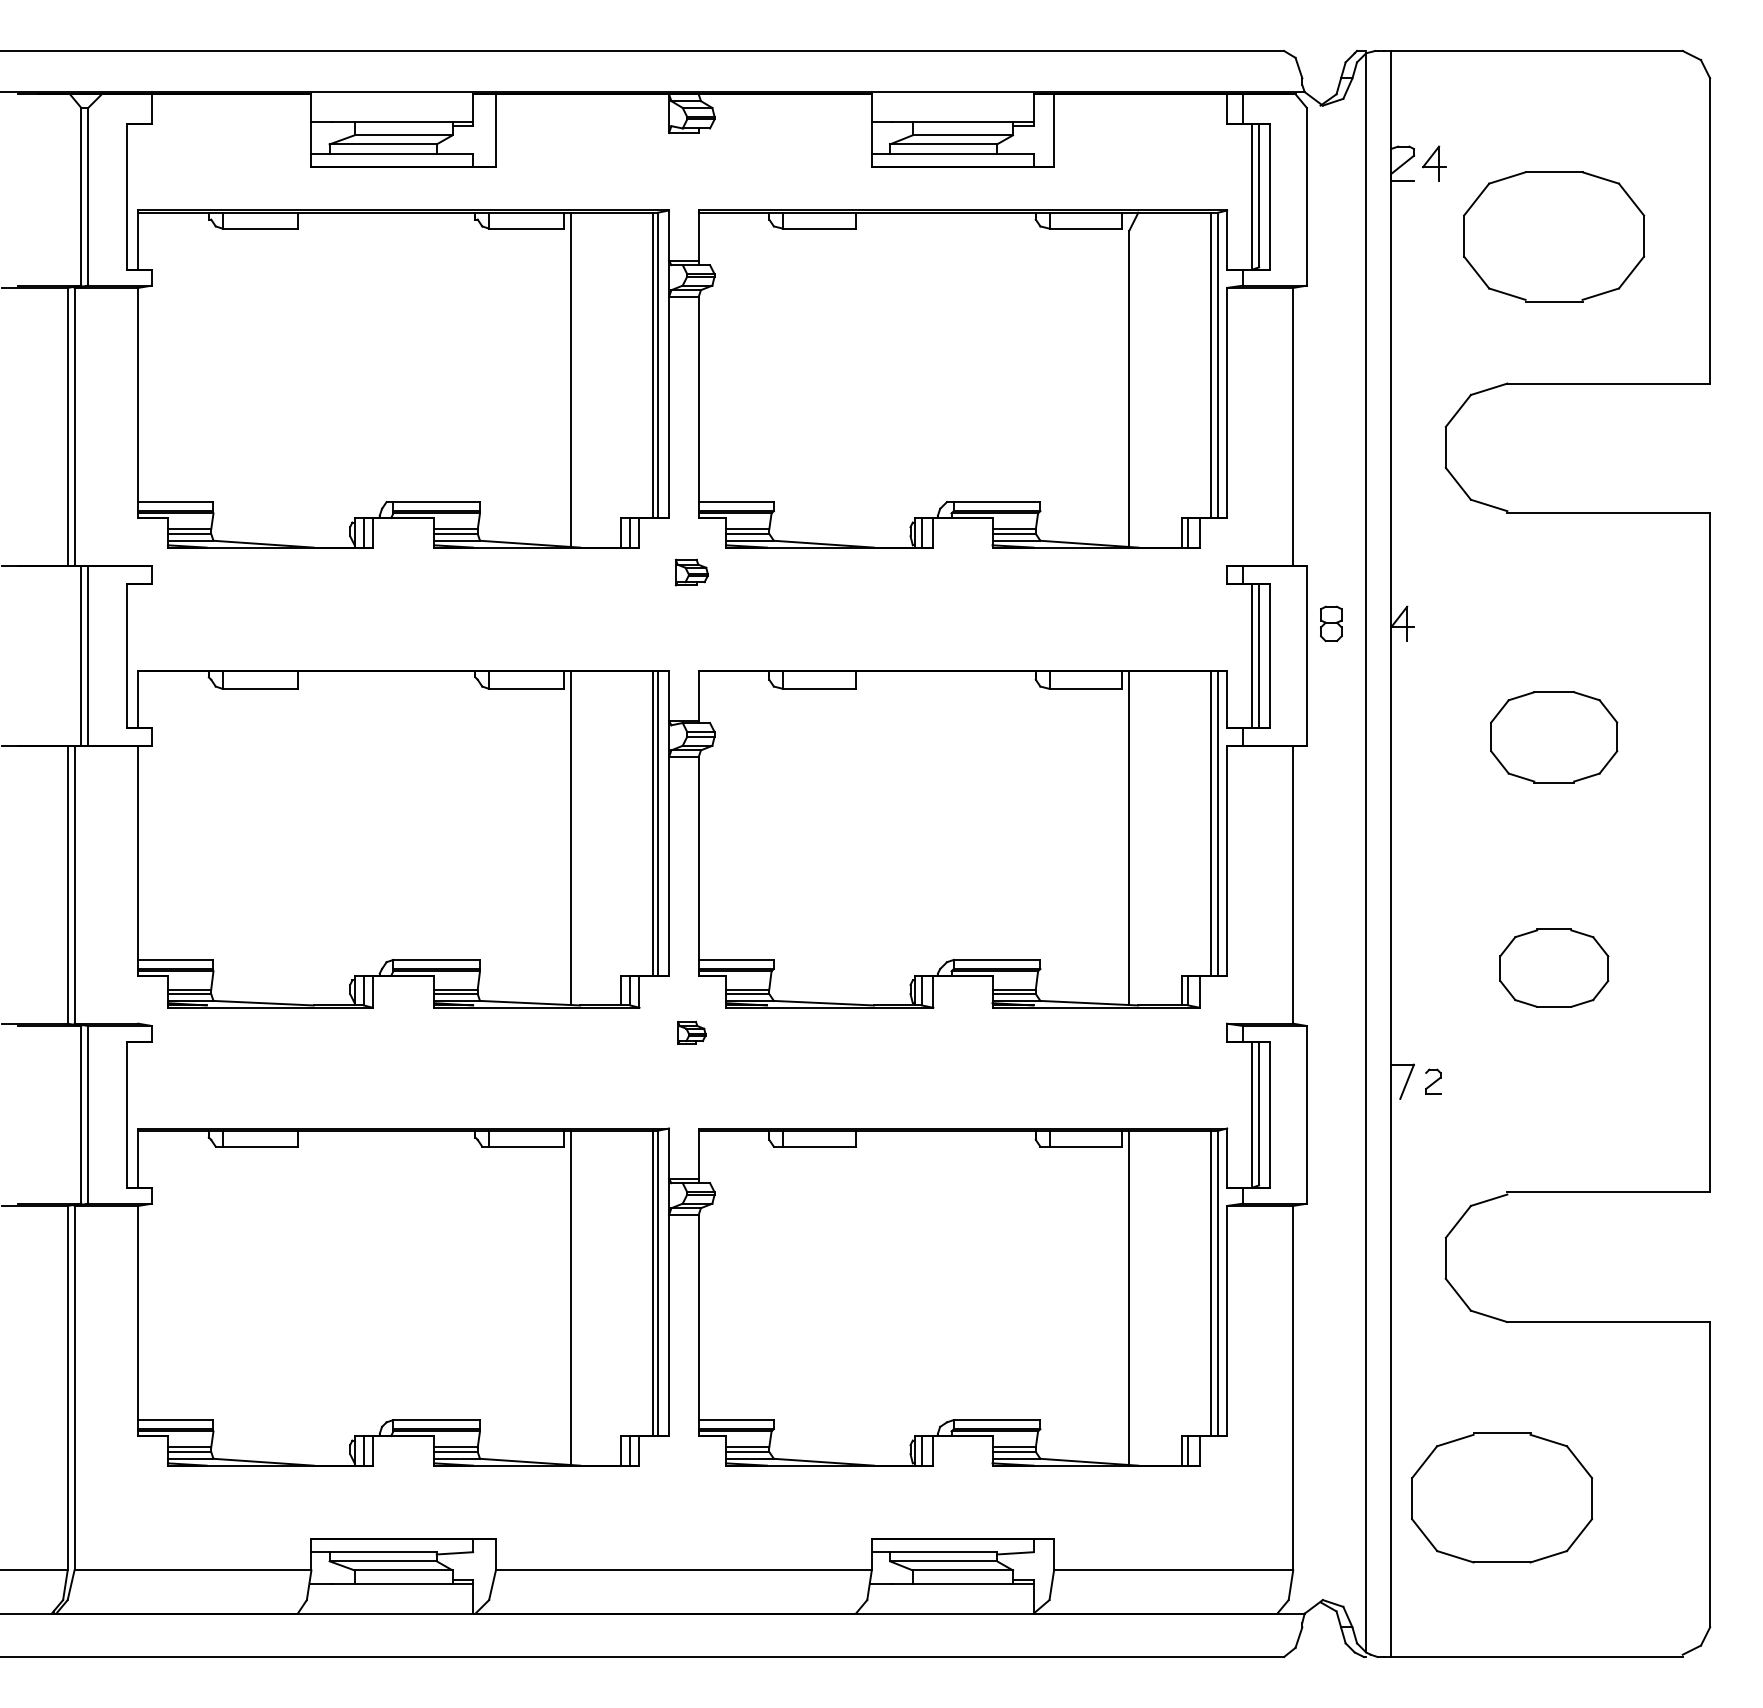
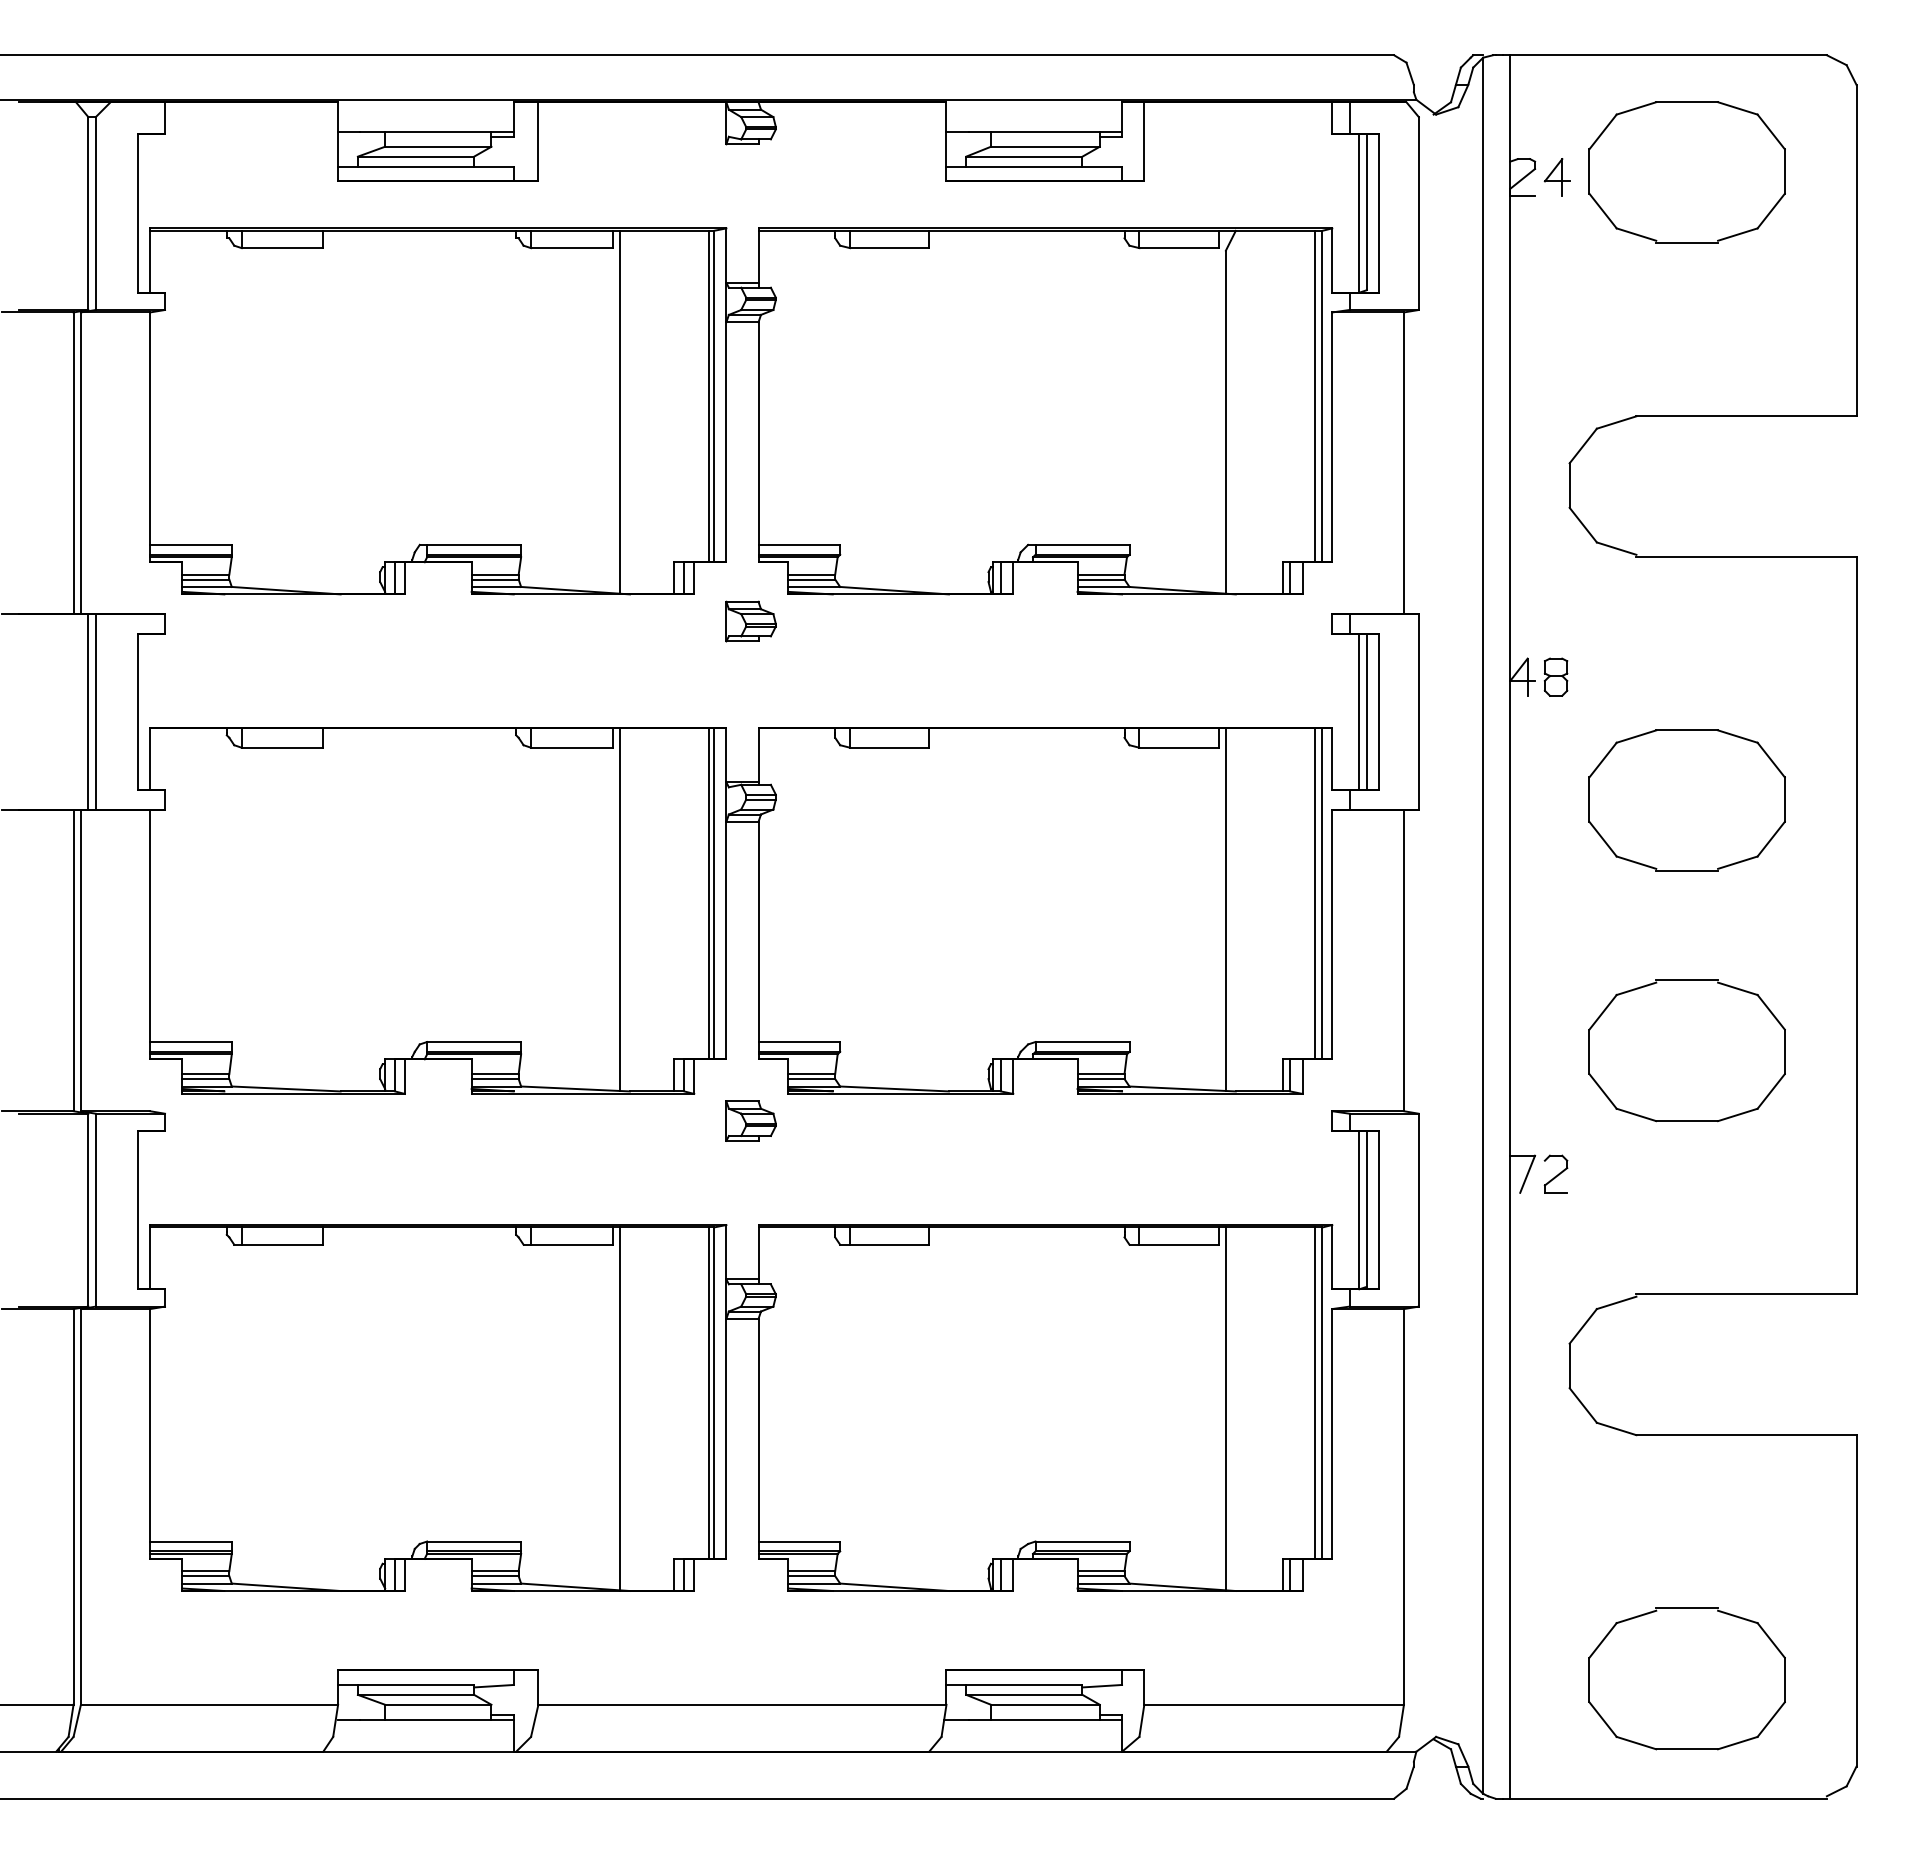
part: (1554, 236) -> (1687, 171), moved
part: (691, 572) -> (750, 621), size x1.43
part: (1331, 623) -> (1556, 676), moved
part: (1554, 737) -> (1687, 800), size x1.43
part: (1554, 967) -> (1687, 1050), size x1.67
part: (691, 1032) -> (750, 1120), size x1.67
part: (1433, 1081) -> (1556, 1173), size x1.43
part: (1502, 1497) -> (1687, 1678), moved

